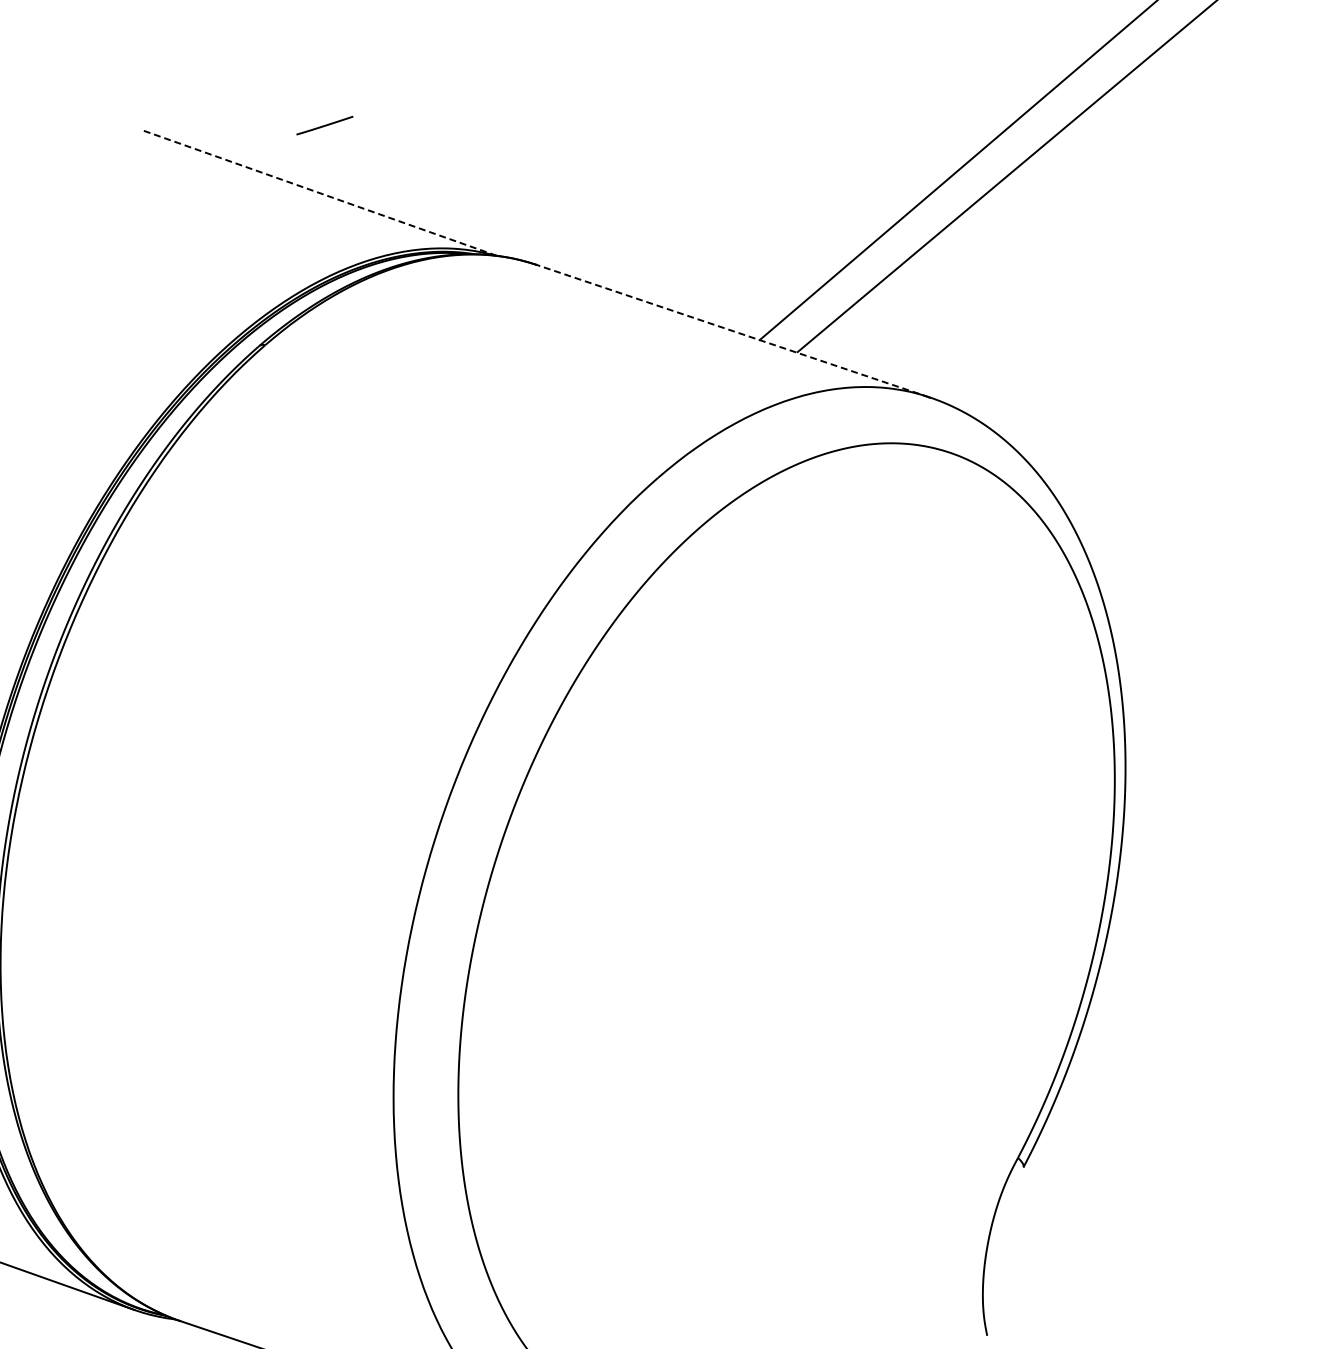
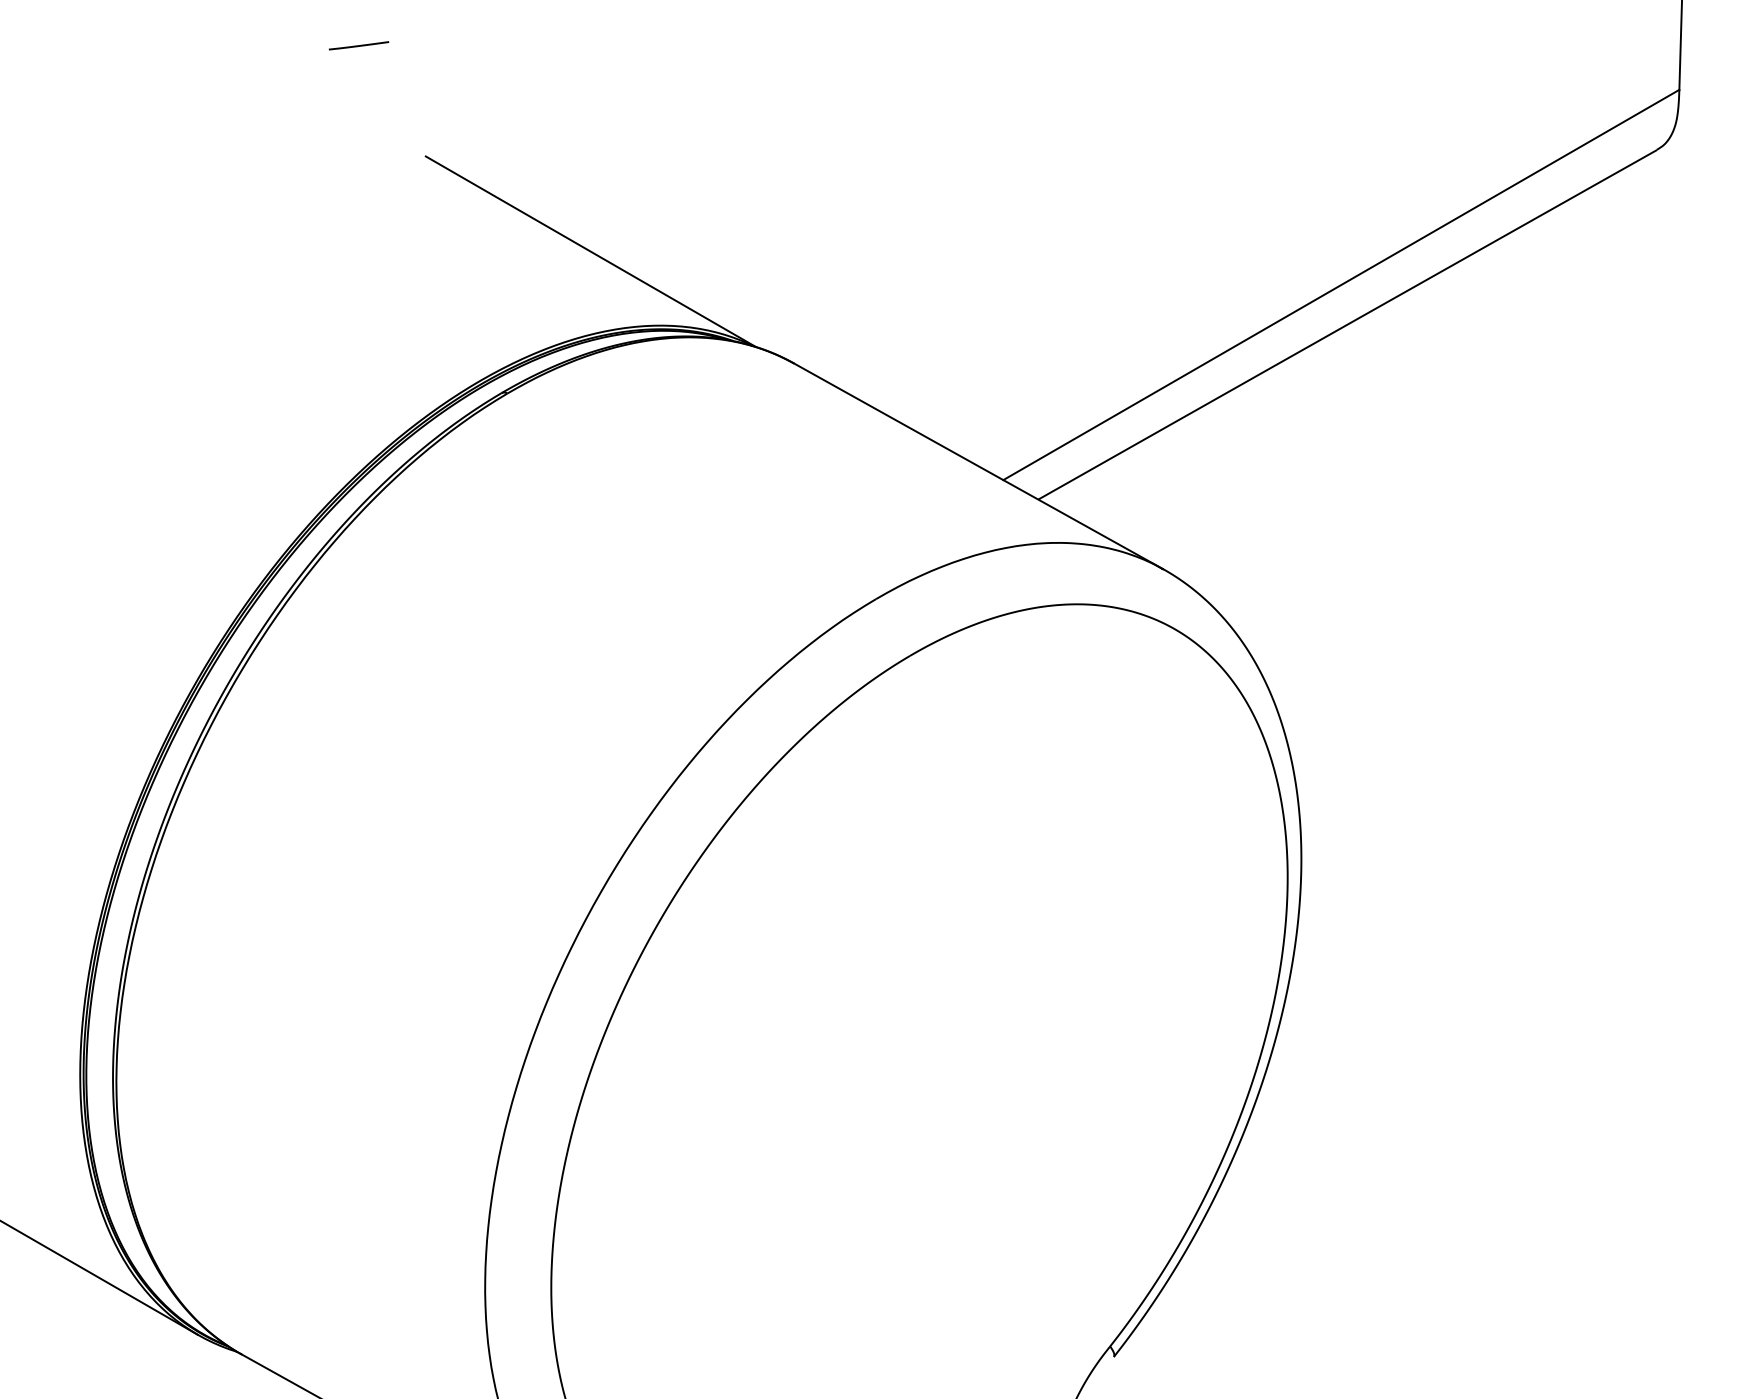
line: (325, 125) -> (359, 45), moved
line: (319, 193) -> (590, 251), dashed -> solid
line: (732, 330) -> (977, 465), dashed -> solid

